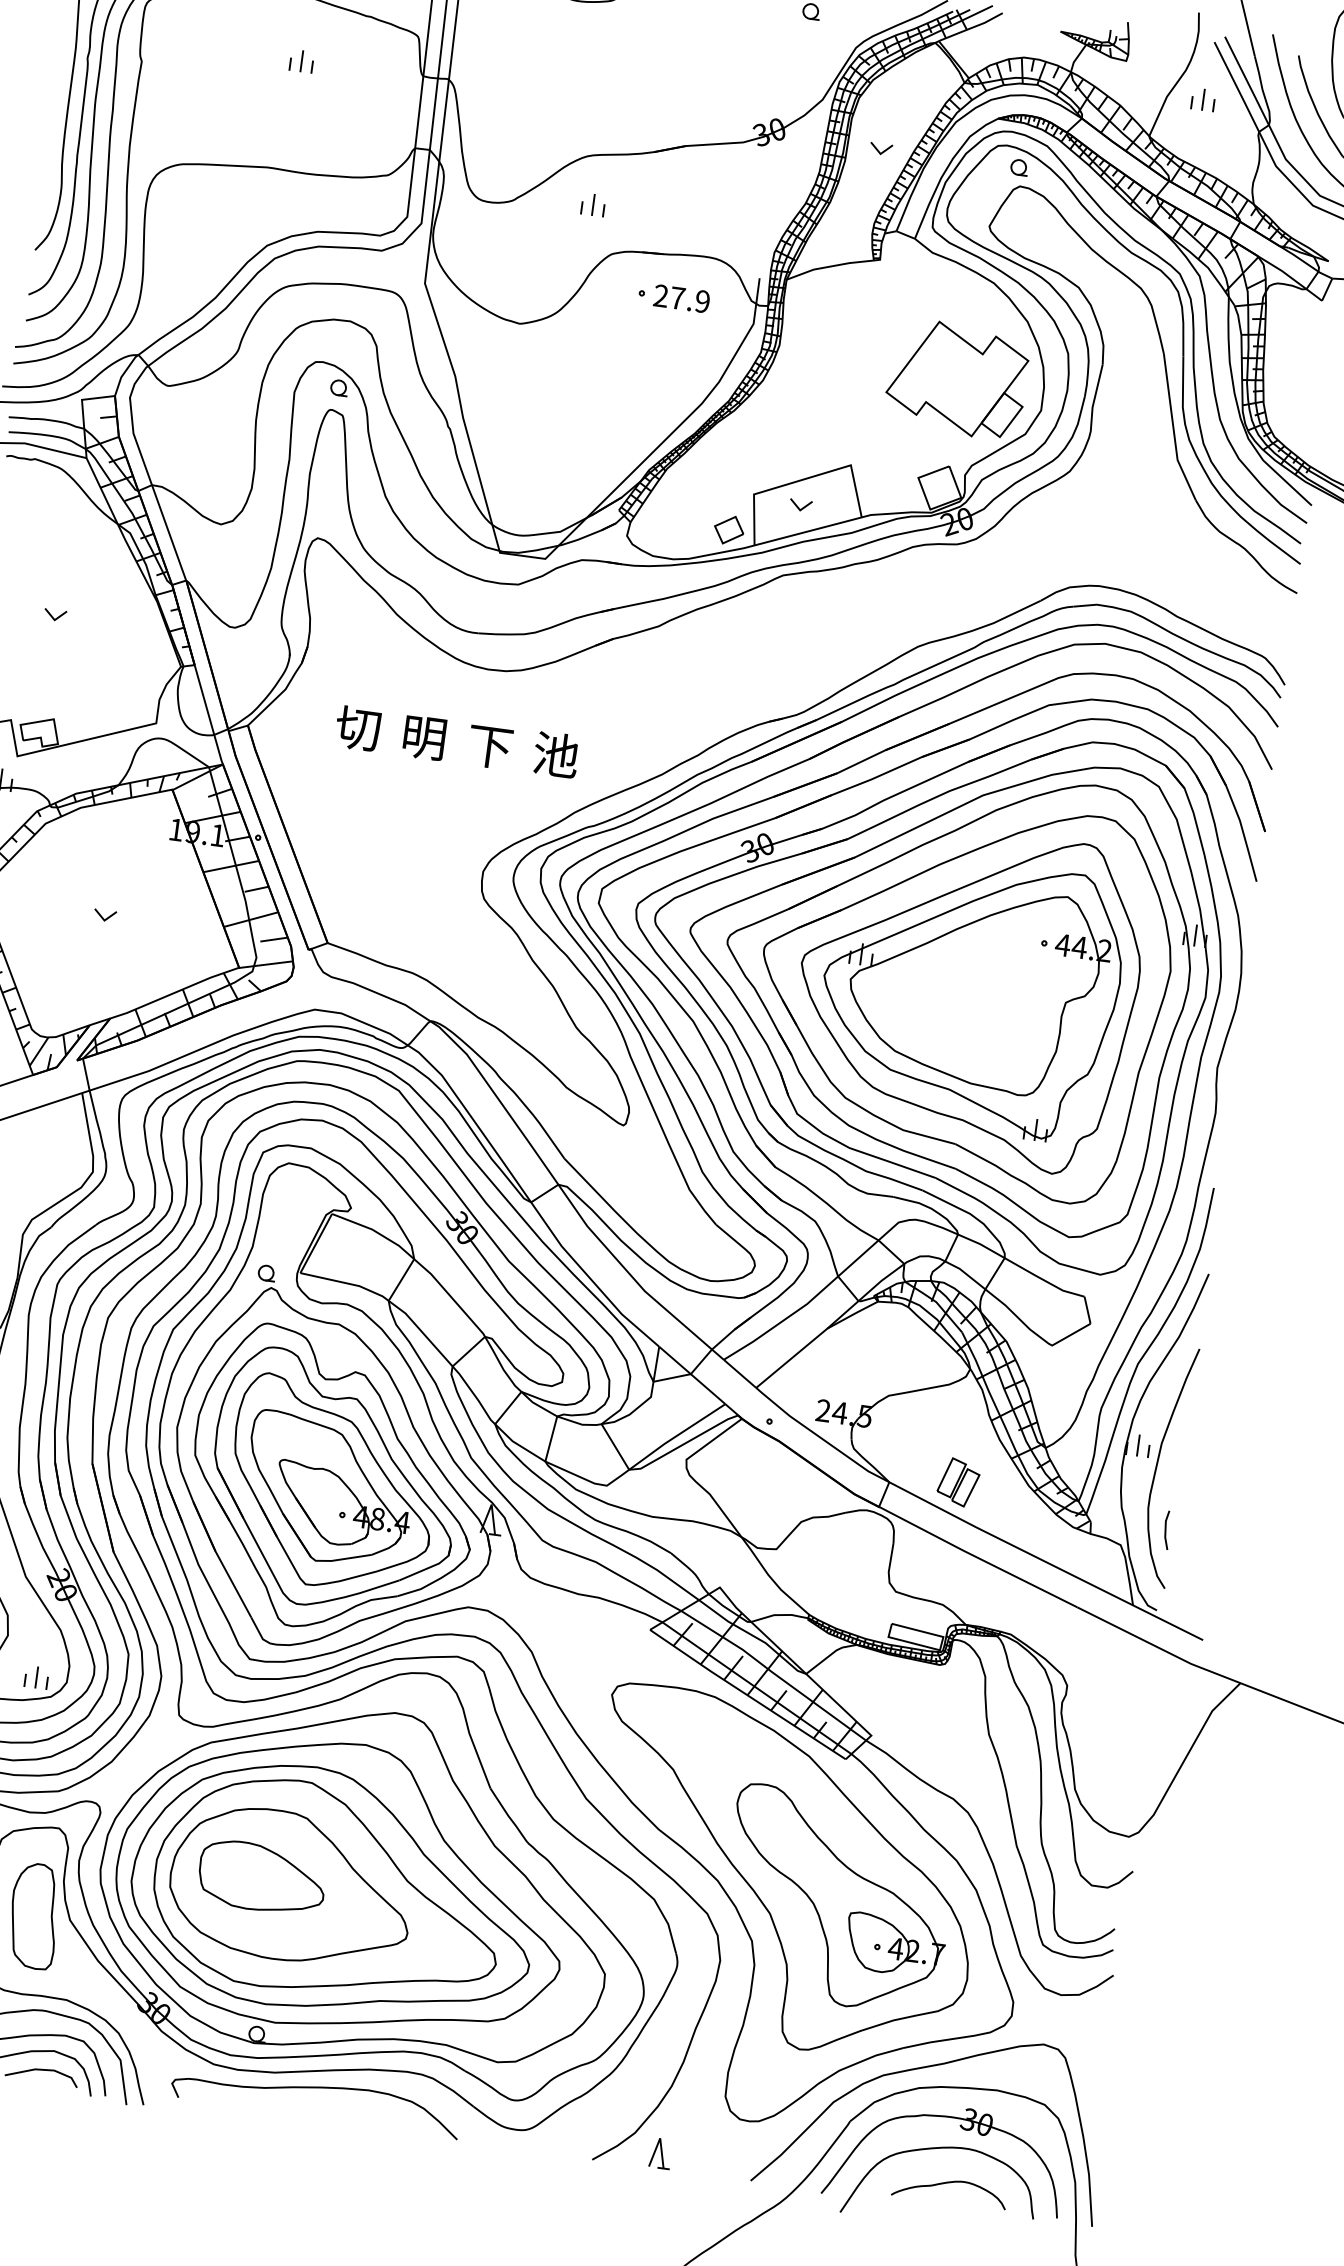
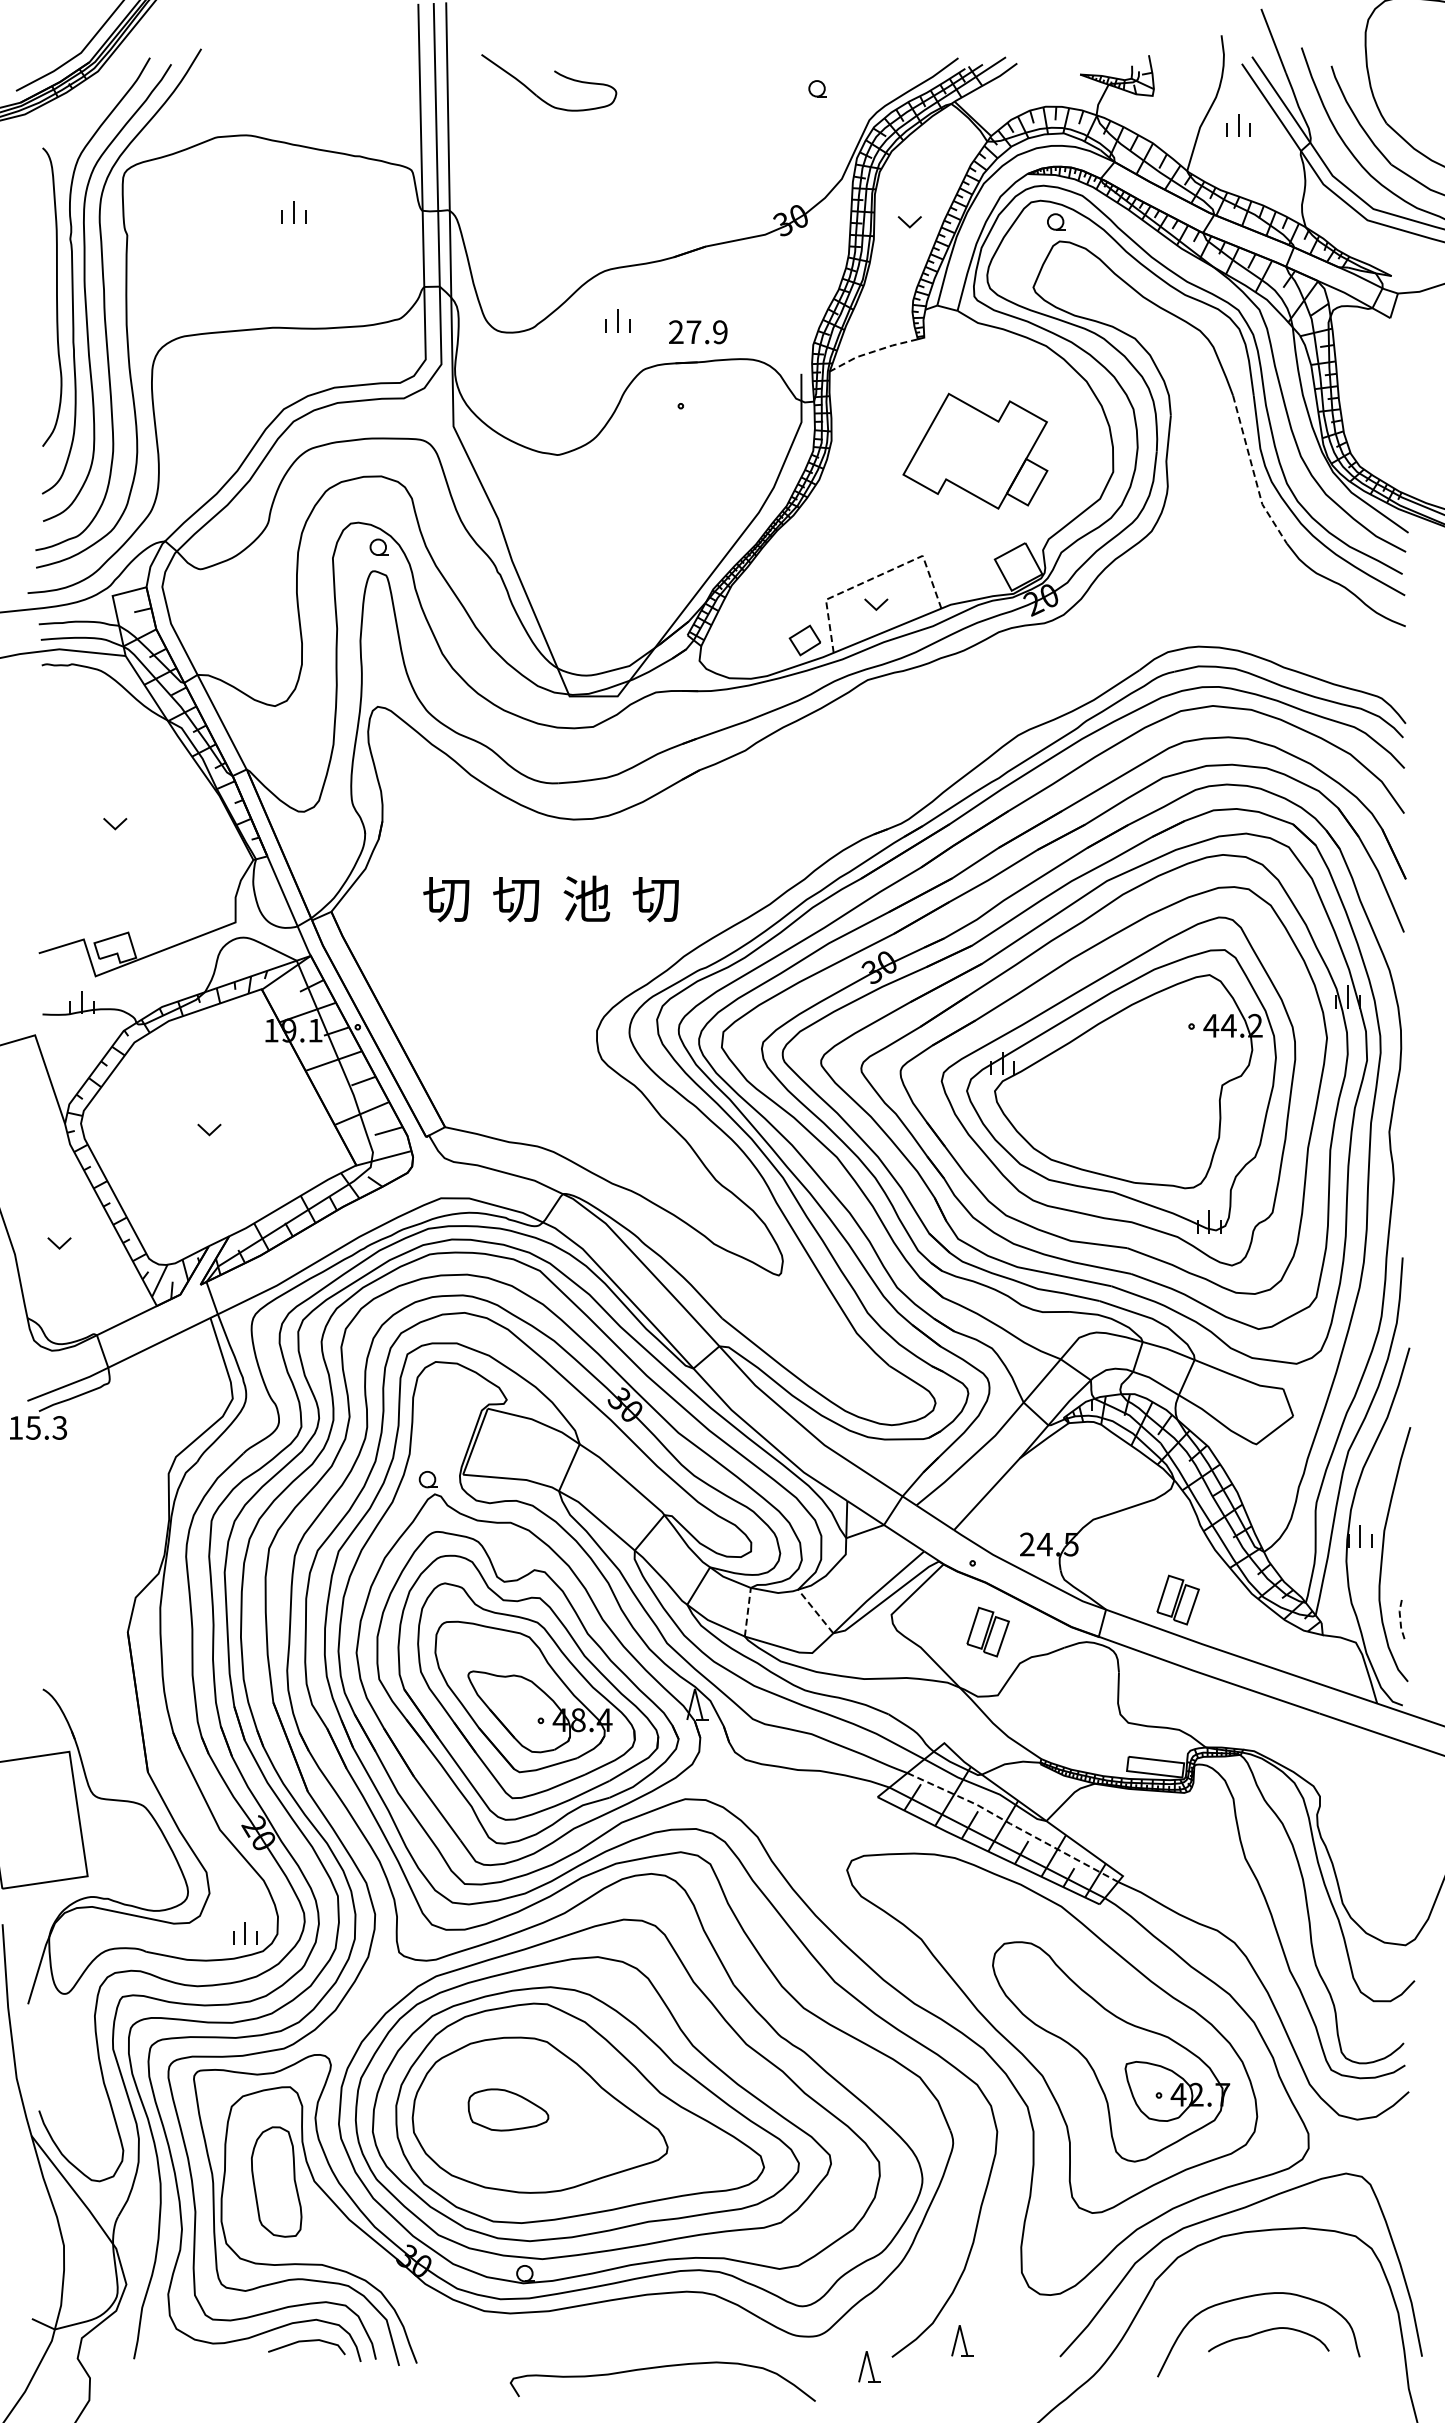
line: (829, 267) -> (872, 352), solid -> dashed
text: (682, 299) -> (698, 332), moved
part: (957, 378) -> (975, 450), moved
line: (1174, 429) -> (1254, 473), solid -> dashed
line: (803, 479) -> (875, 577), solid -> dashed
text: (424, 737) -> (516, 899), 明 -> 切
text: (490, 745) -> (586, 898), 下 -> 池
text: (555, 754) -> (655, 898), 池 -> 切
line: (551, 1438) -> (747, 1611), solid -> dashed
line: (615, 1446) -> (815, 1611), solid -> dashed
part: (774, 1487) -> (987, 1631), added
line: (1165, 1529) -> (1400, 1620), solid -> dashed
line: (774, 1673) -> (1013, 1825), solid -> dashed
part: (262, 1877) -> (508, 2109), size x0.6
curve: (312, 2088) -> (657, 2368), moved
part: (962, 2129) -> (1273, 2273), removed
part: (569, 2165) -> (869, 2366), added

